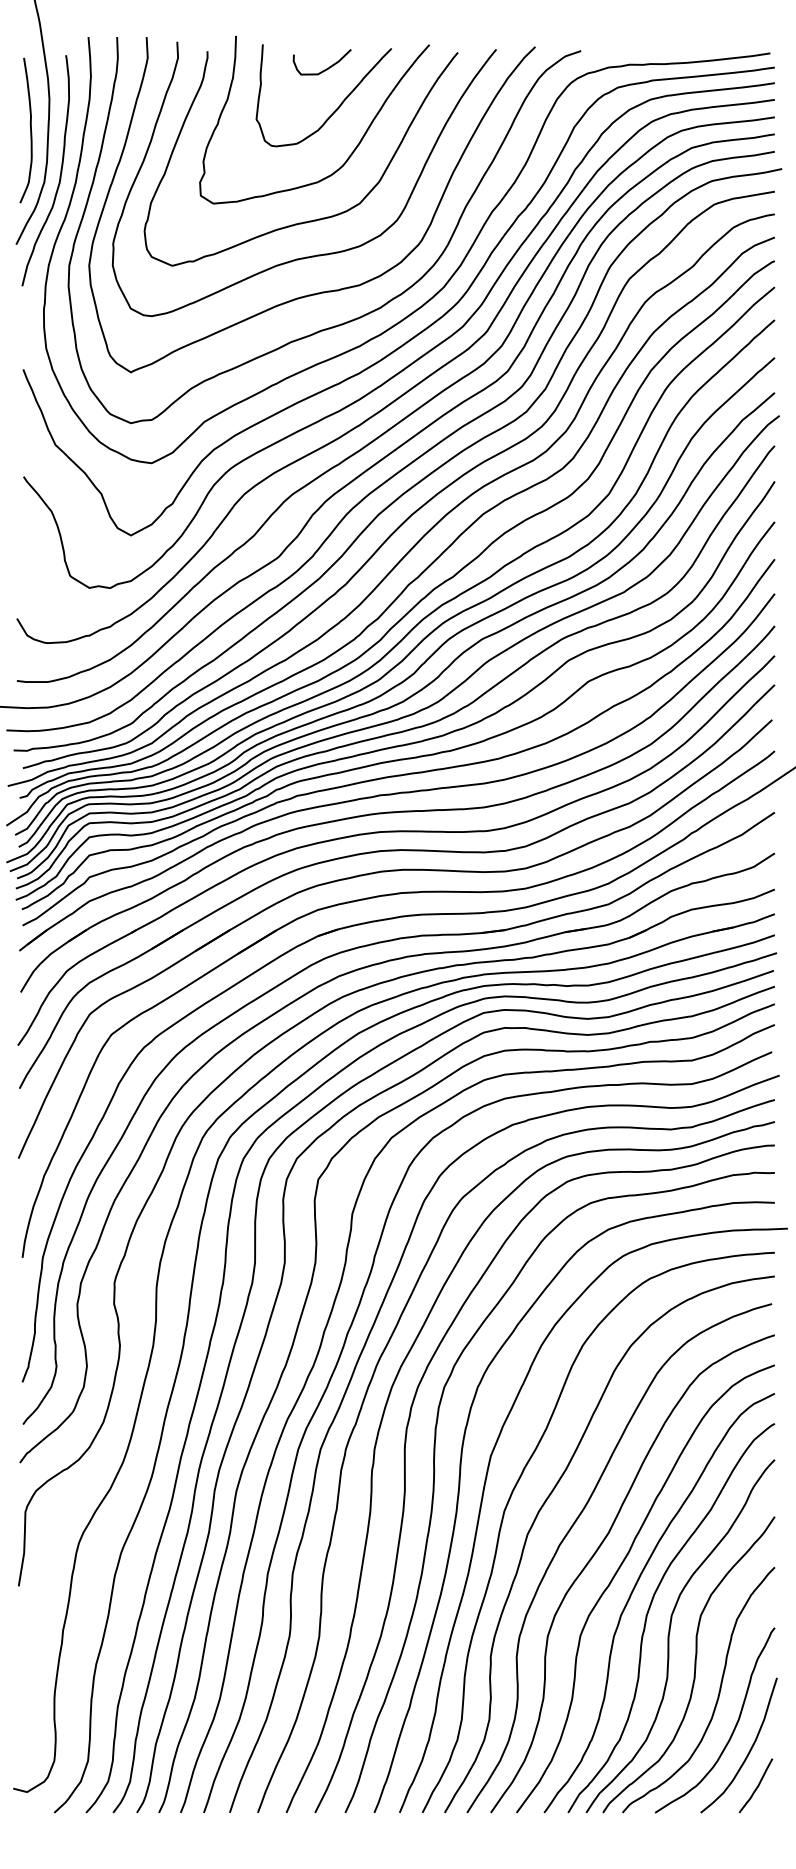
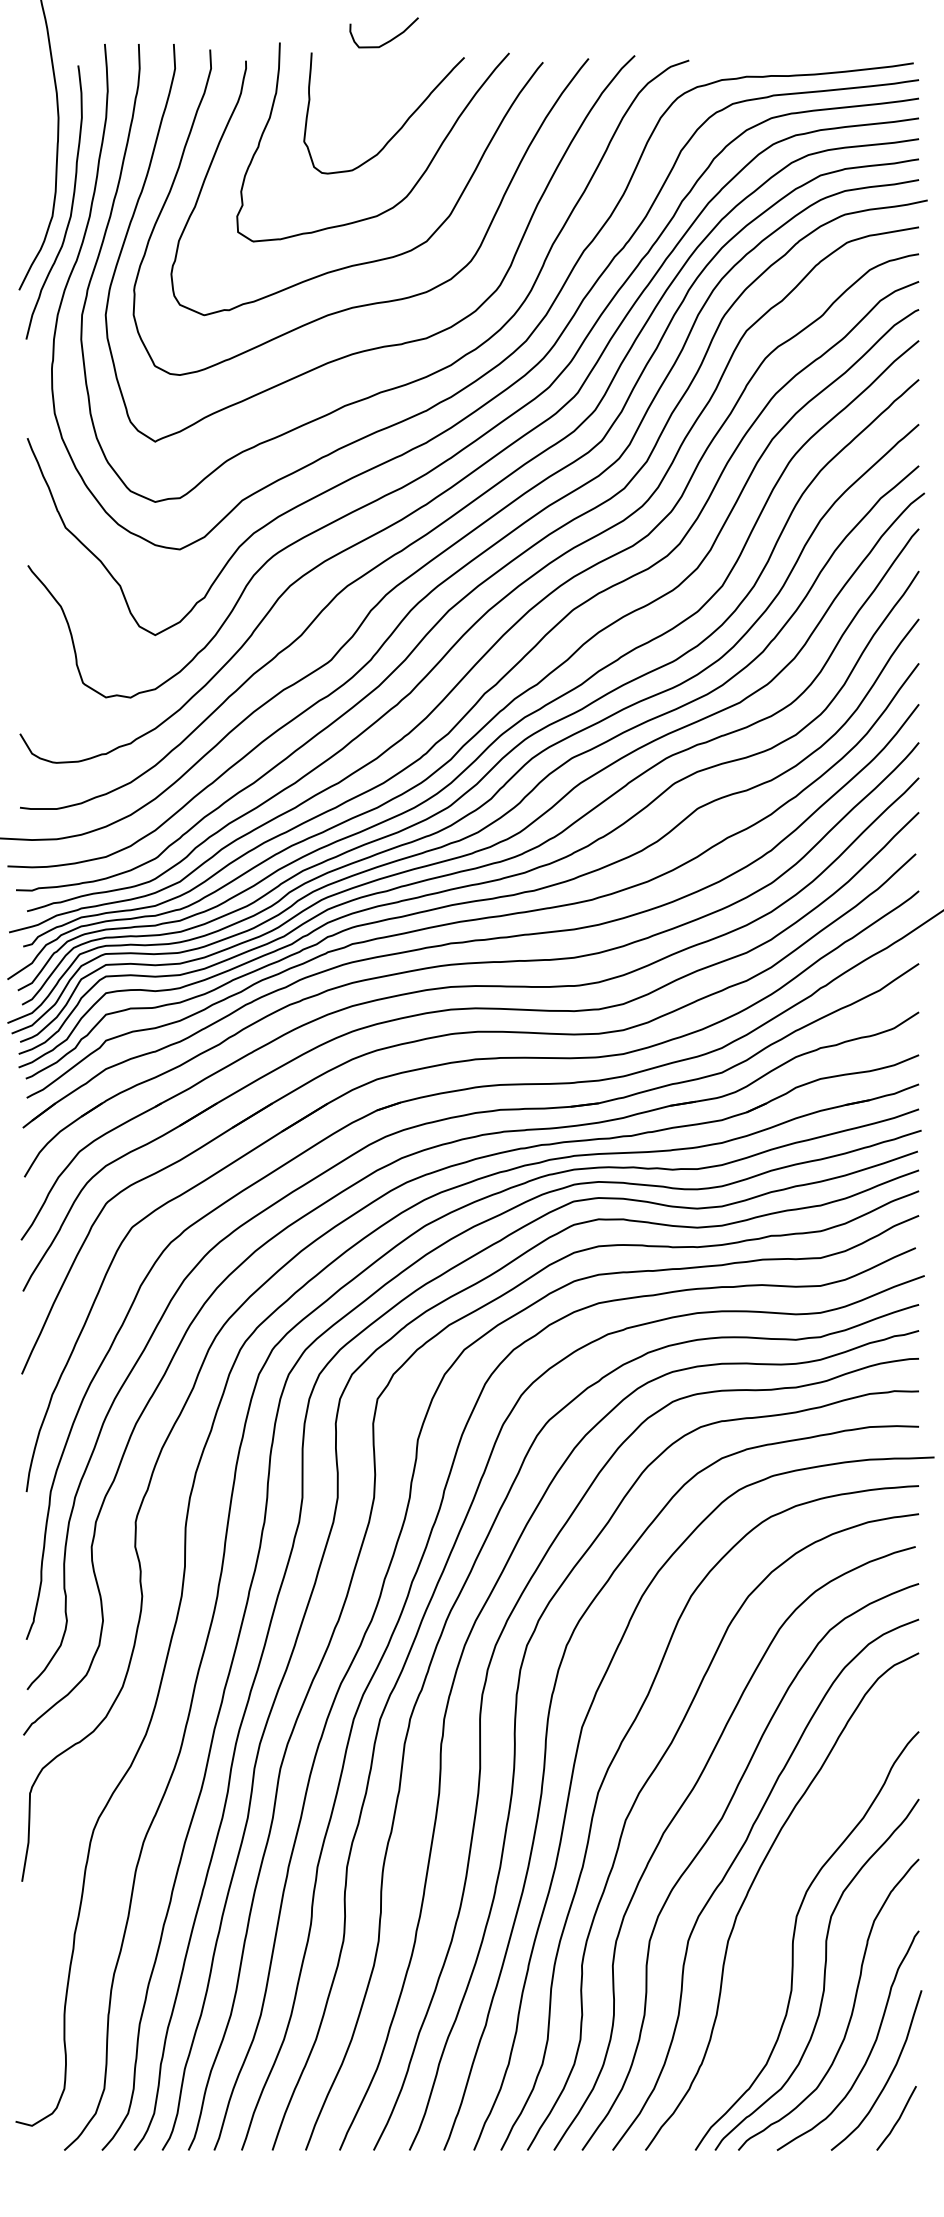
curve: (325, 68) -> (388, 40), moved
curve: (30, 130) -> (35, 154), removed
curve: (649, 1610) -> (770, 1910), removed

